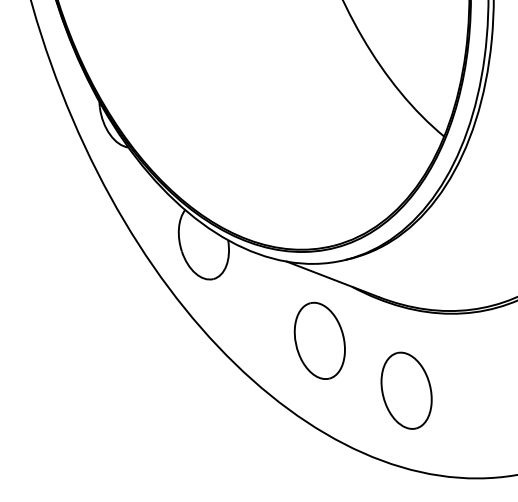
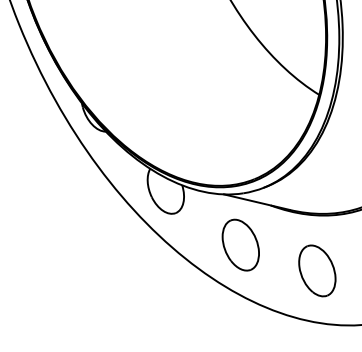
part: (319, 339) -> (240, 244), moved

